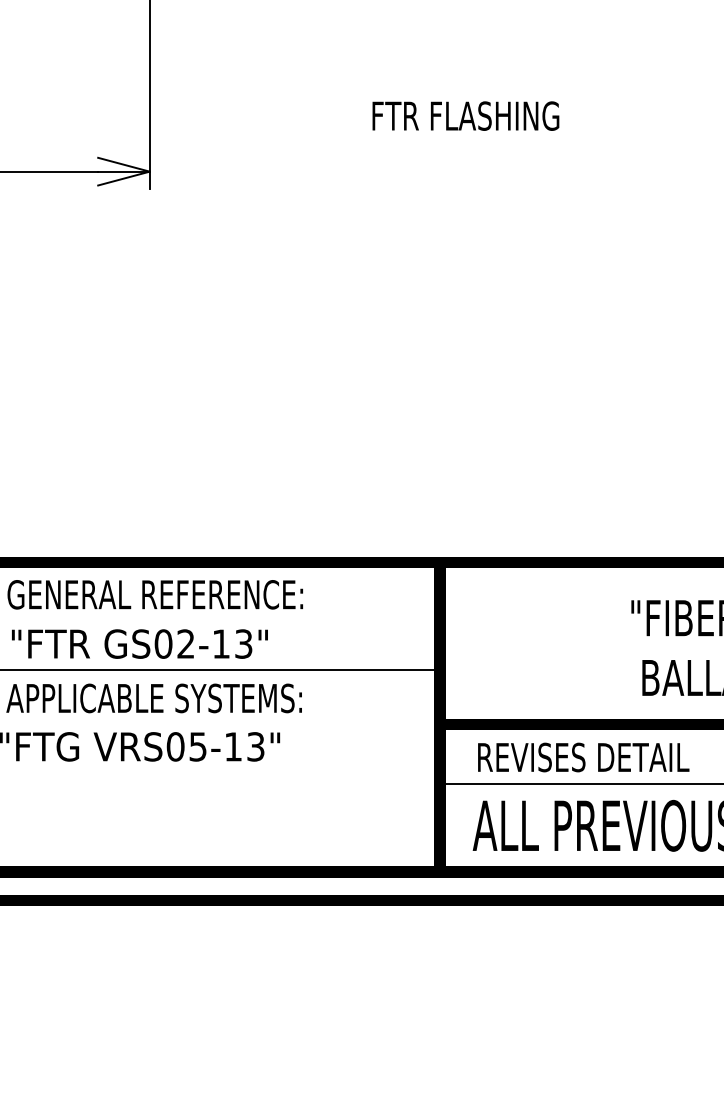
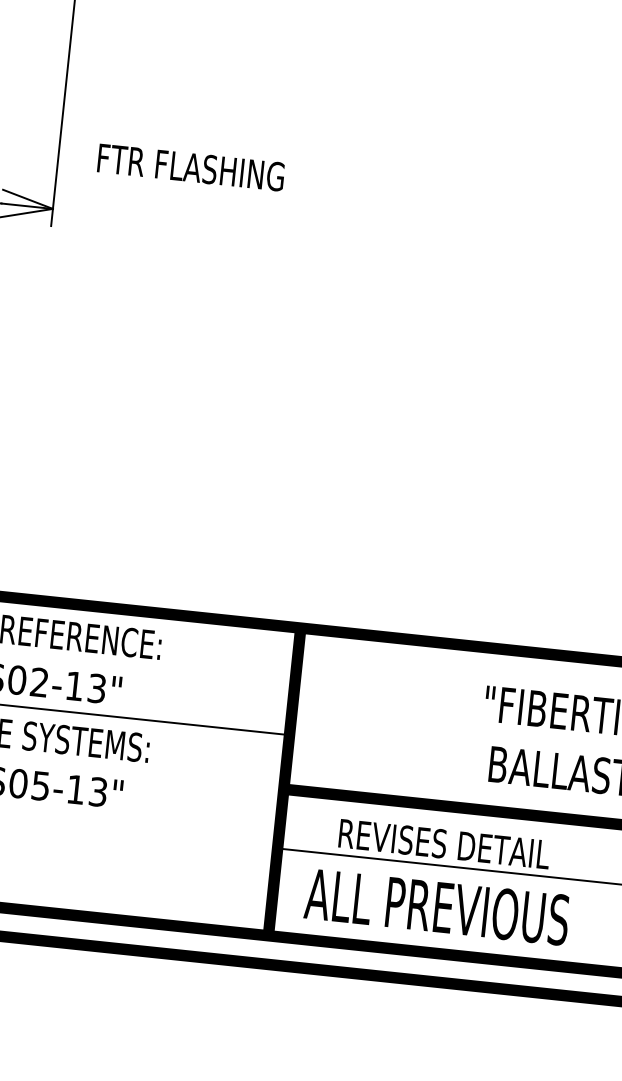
text: (465, 115) -> (190, 166), moved
text: (583, 757) -> (444, 844), moved

